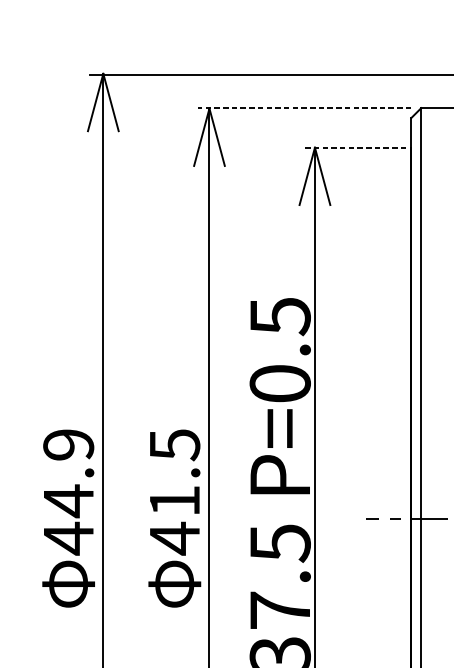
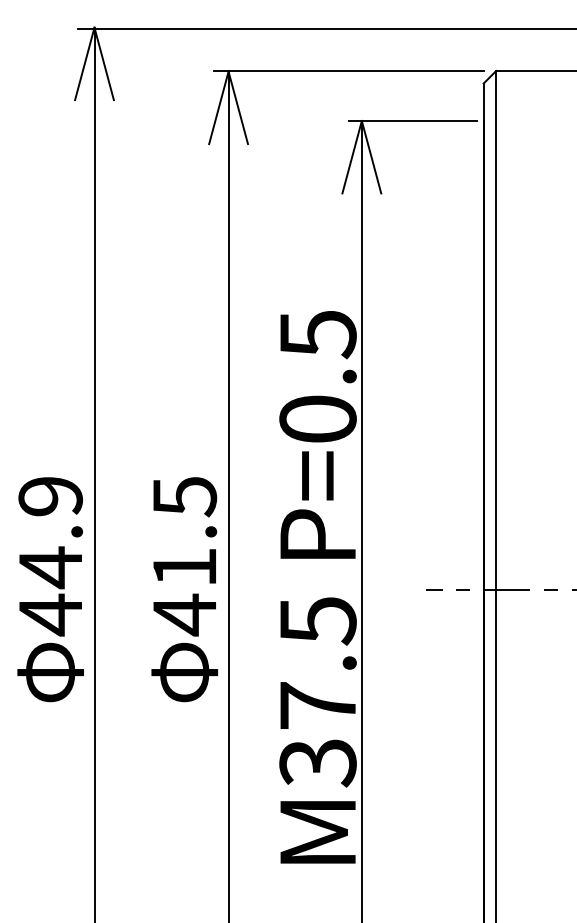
line: (305, 108) -> (349, 71), dashed -> solid
line: (355, 148) -> (412, 121), dashed -> solid

